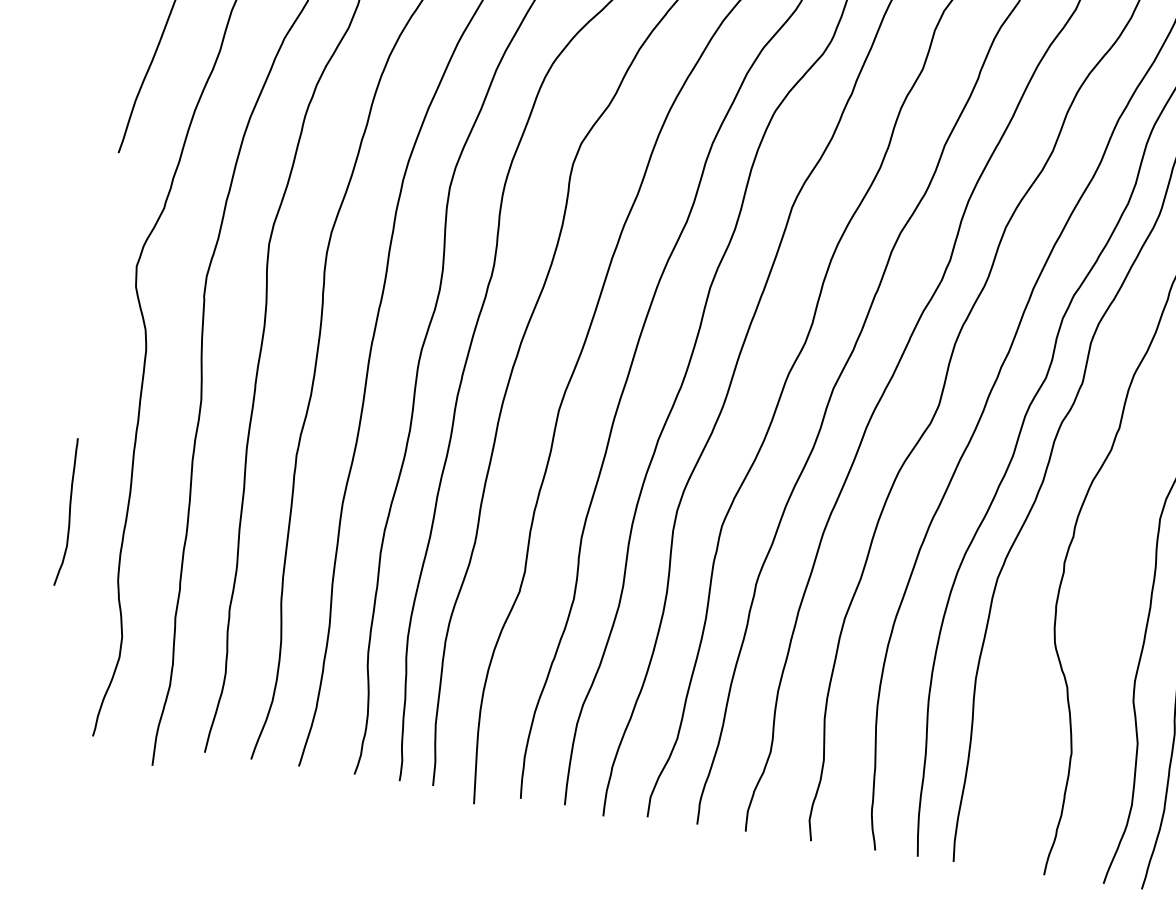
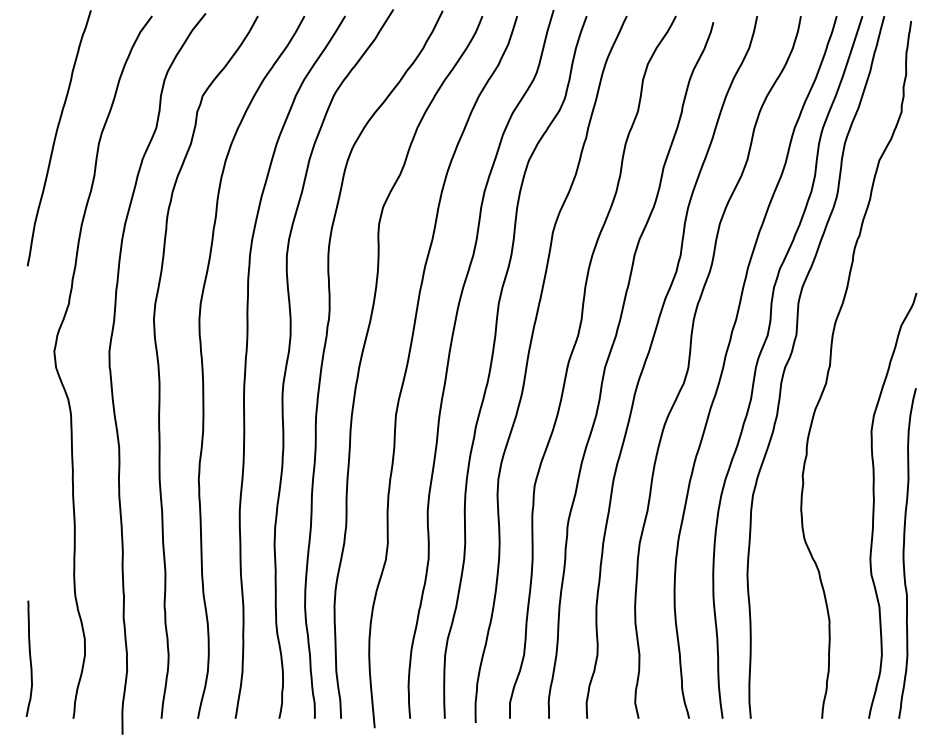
curve: (68, 511) -> (29, 658), moved

